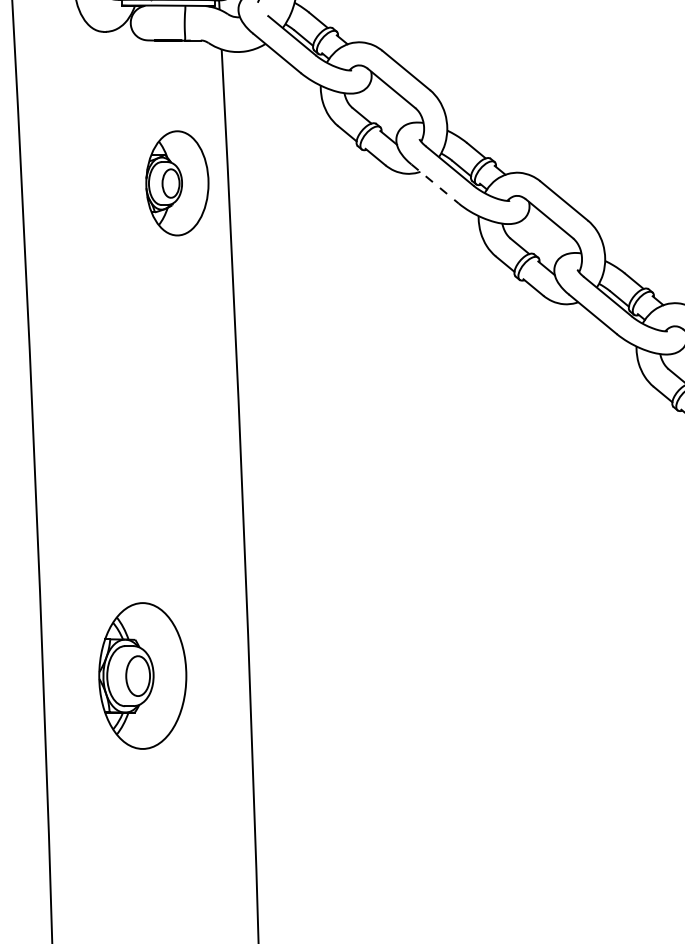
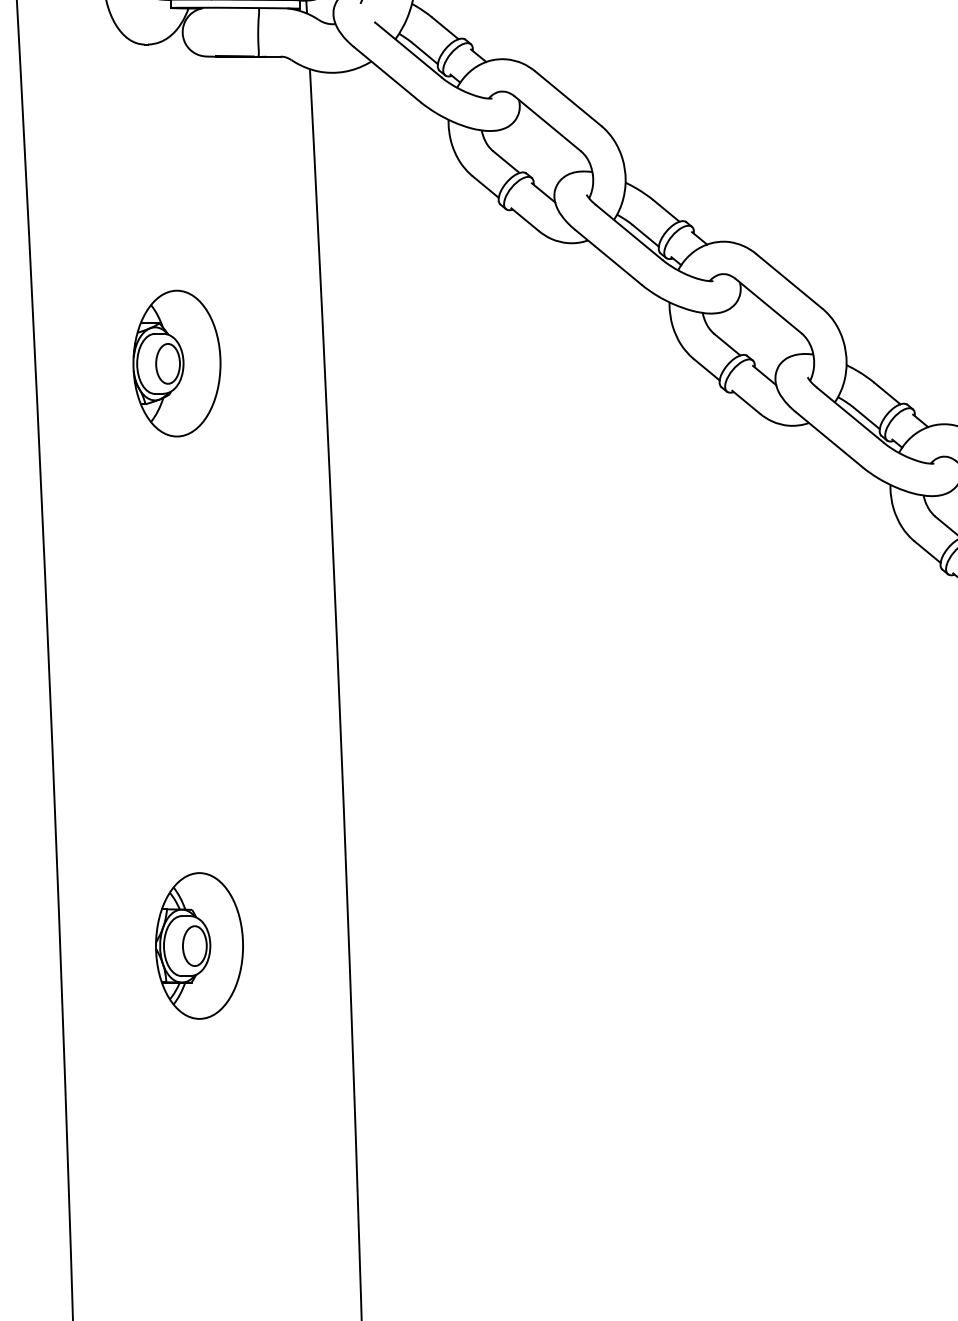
part: (177, 183) -> (176, 363), moved
line: (435, 184) -> (609, 257), dashed -> solid
part: (142, 675) -> (199, 945), size x0.71

